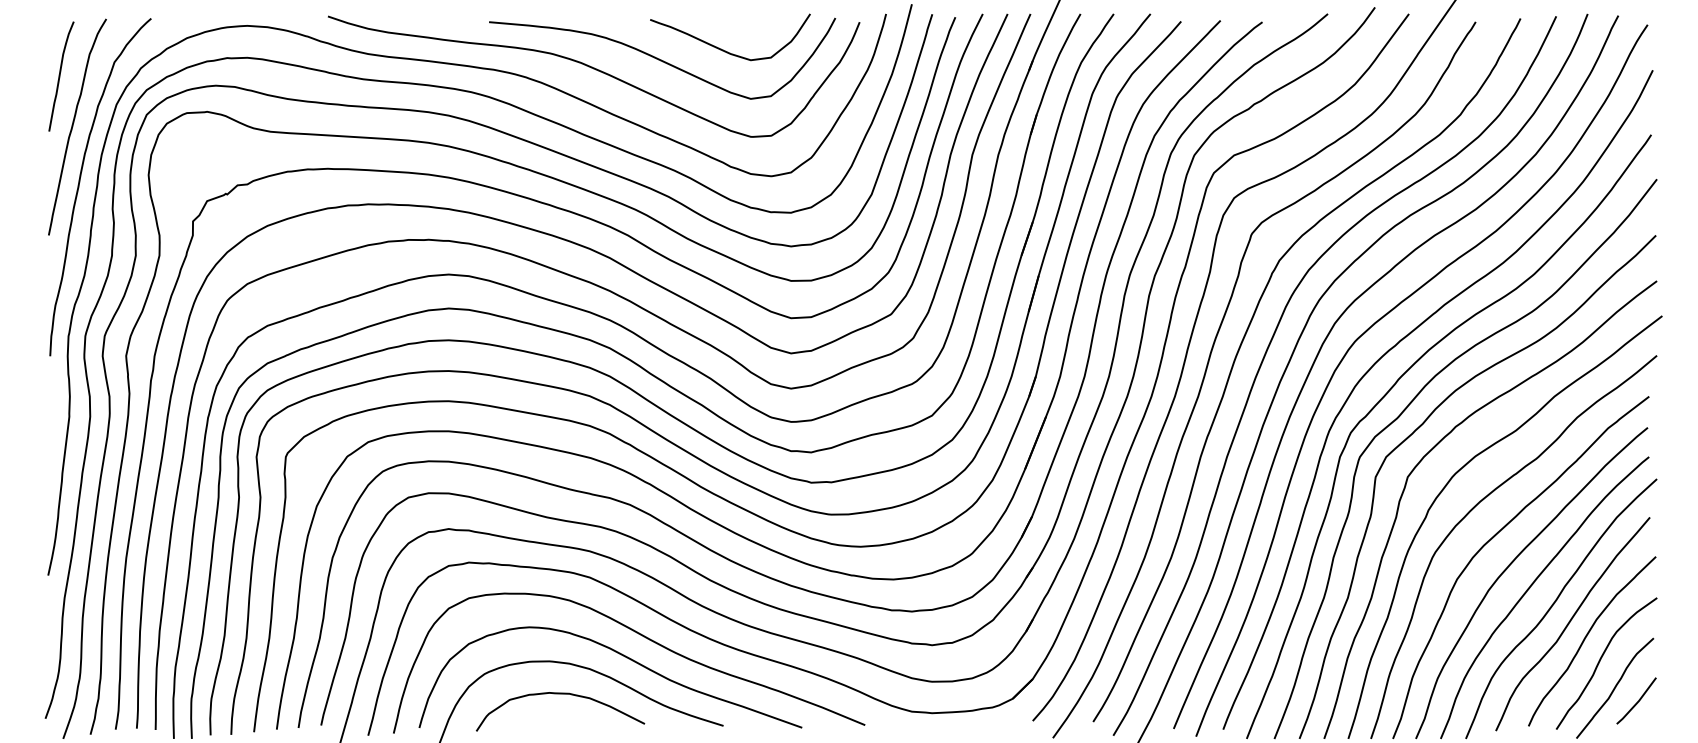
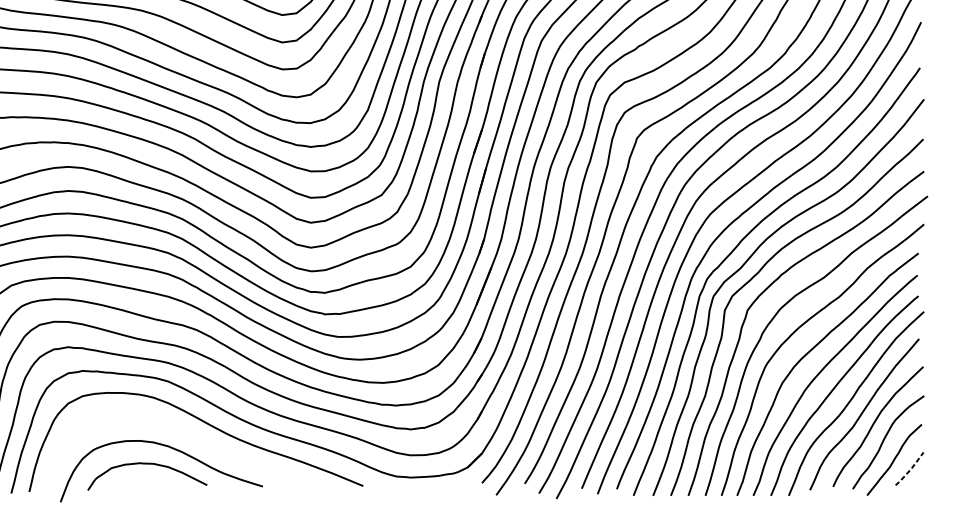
curve: (621, 655) -> (190, 436), removed
line: (1637, 702) -> (910, 470), solid -> dashed

